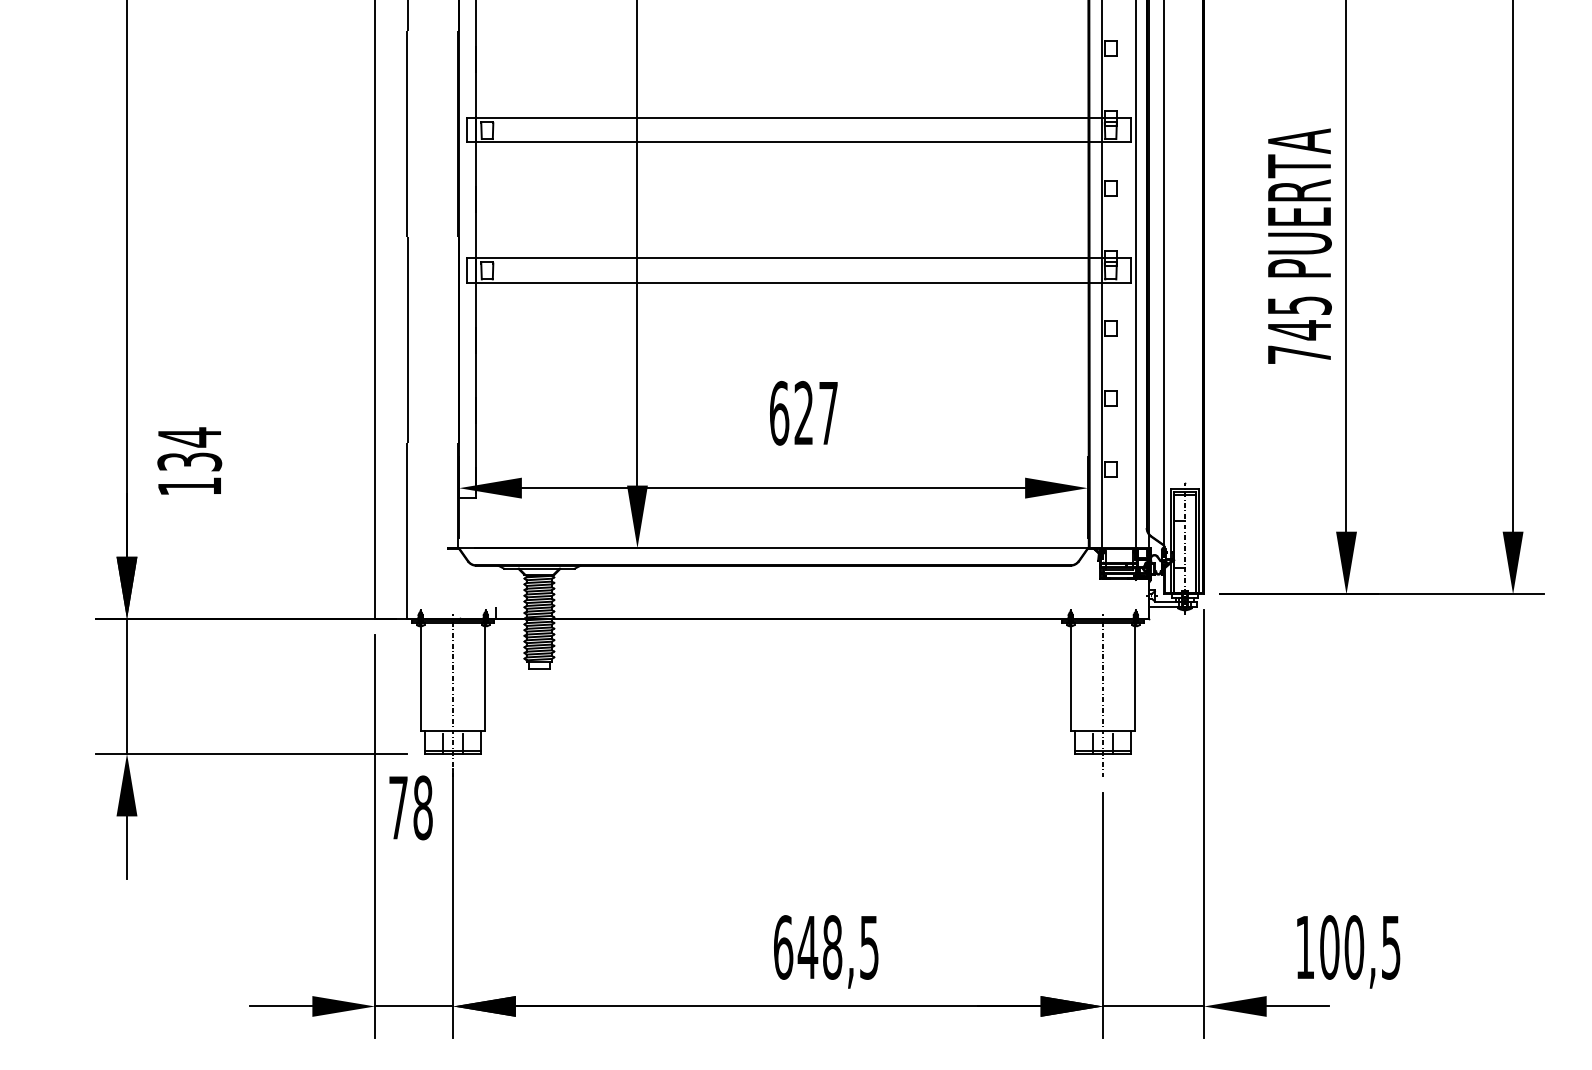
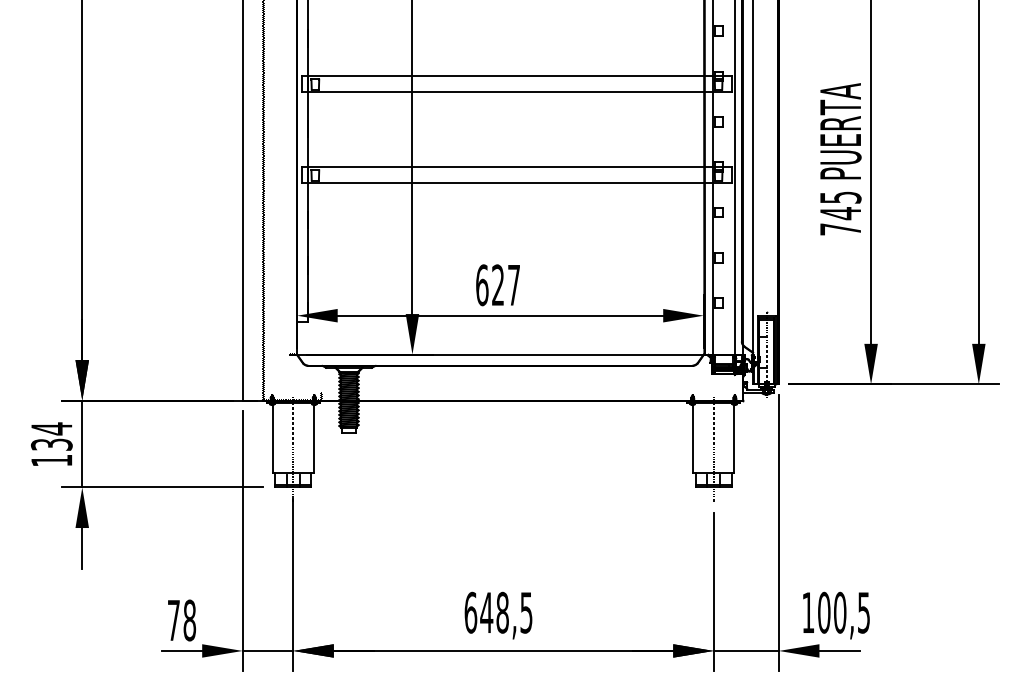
text: (802, 413) -> (497, 285), moved
text: (189, 460) -> (51, 443), moved
text: (410, 807) -> (181, 620), moved
text: (826, 951) -> (498, 615), moved
text: (1348, 951) -> (836, 615), moved

